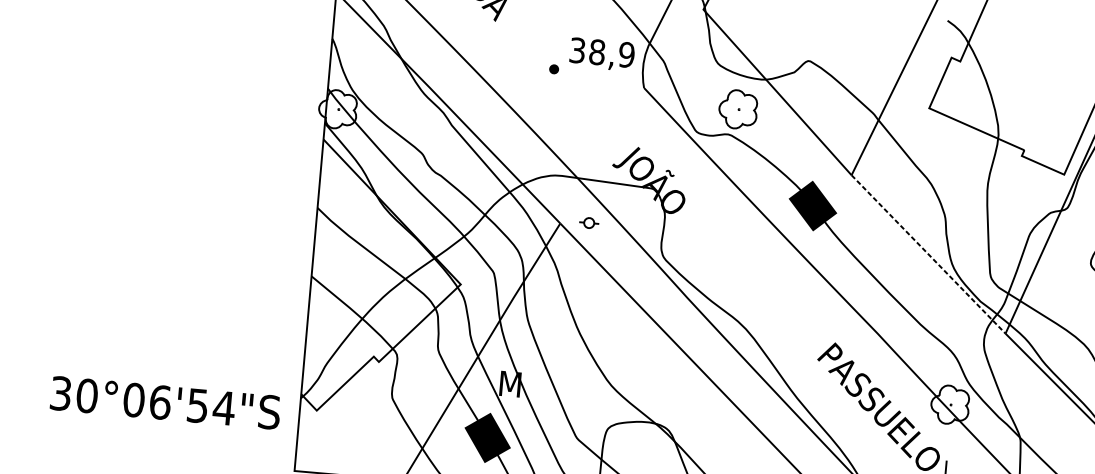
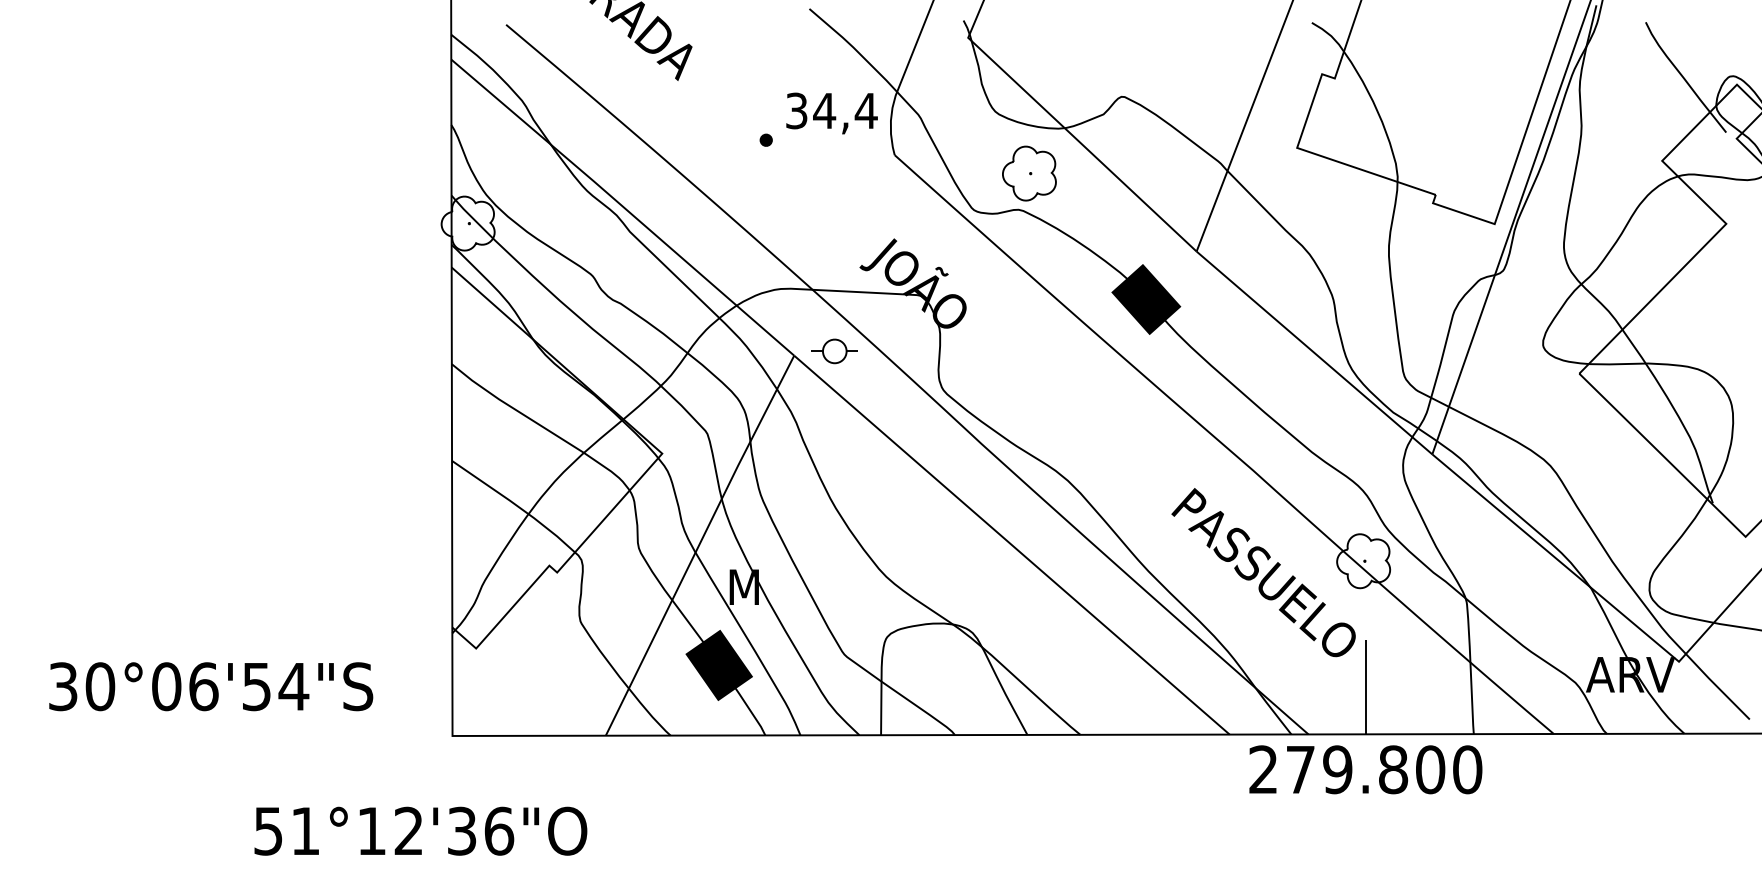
text: (612, 53) -> (845, 110), 38,9 -> 34,4
part: (589, 223) -> (834, 351), size x1.67
line: (928, 254) -> (1314, 353), dashed -> solid
text: (165, 402) -> (211, 686), moved

